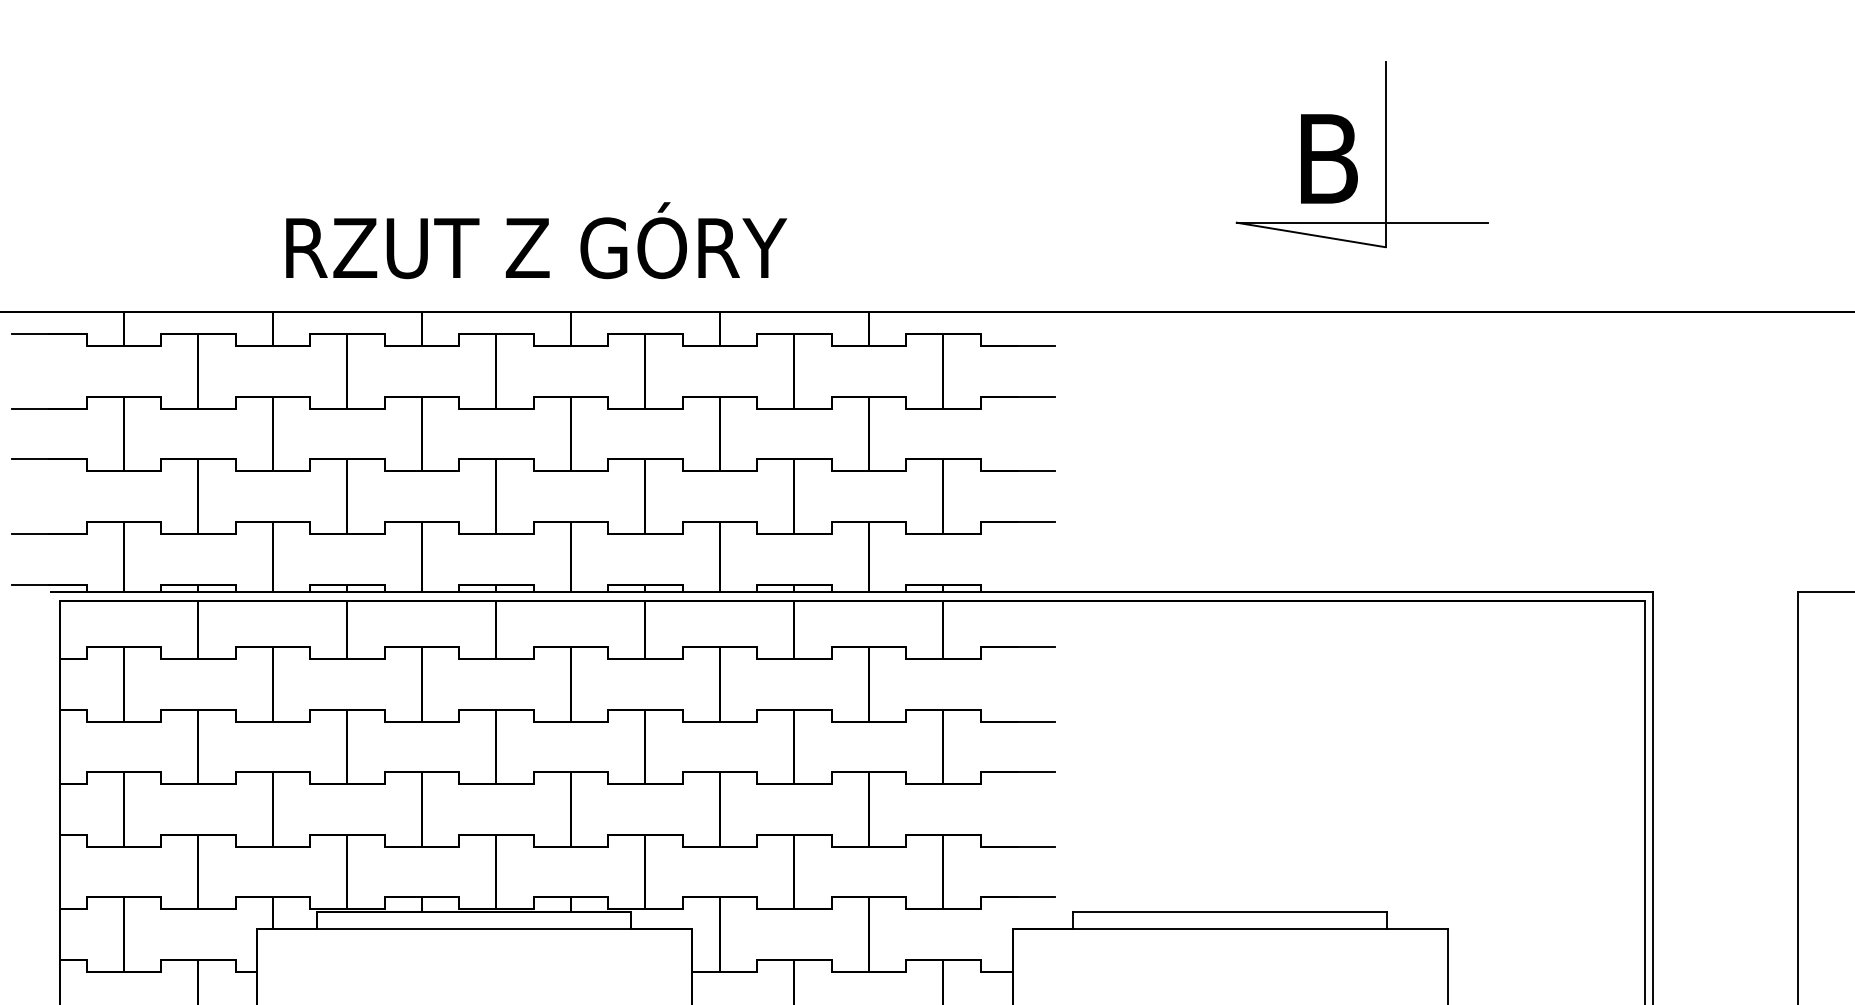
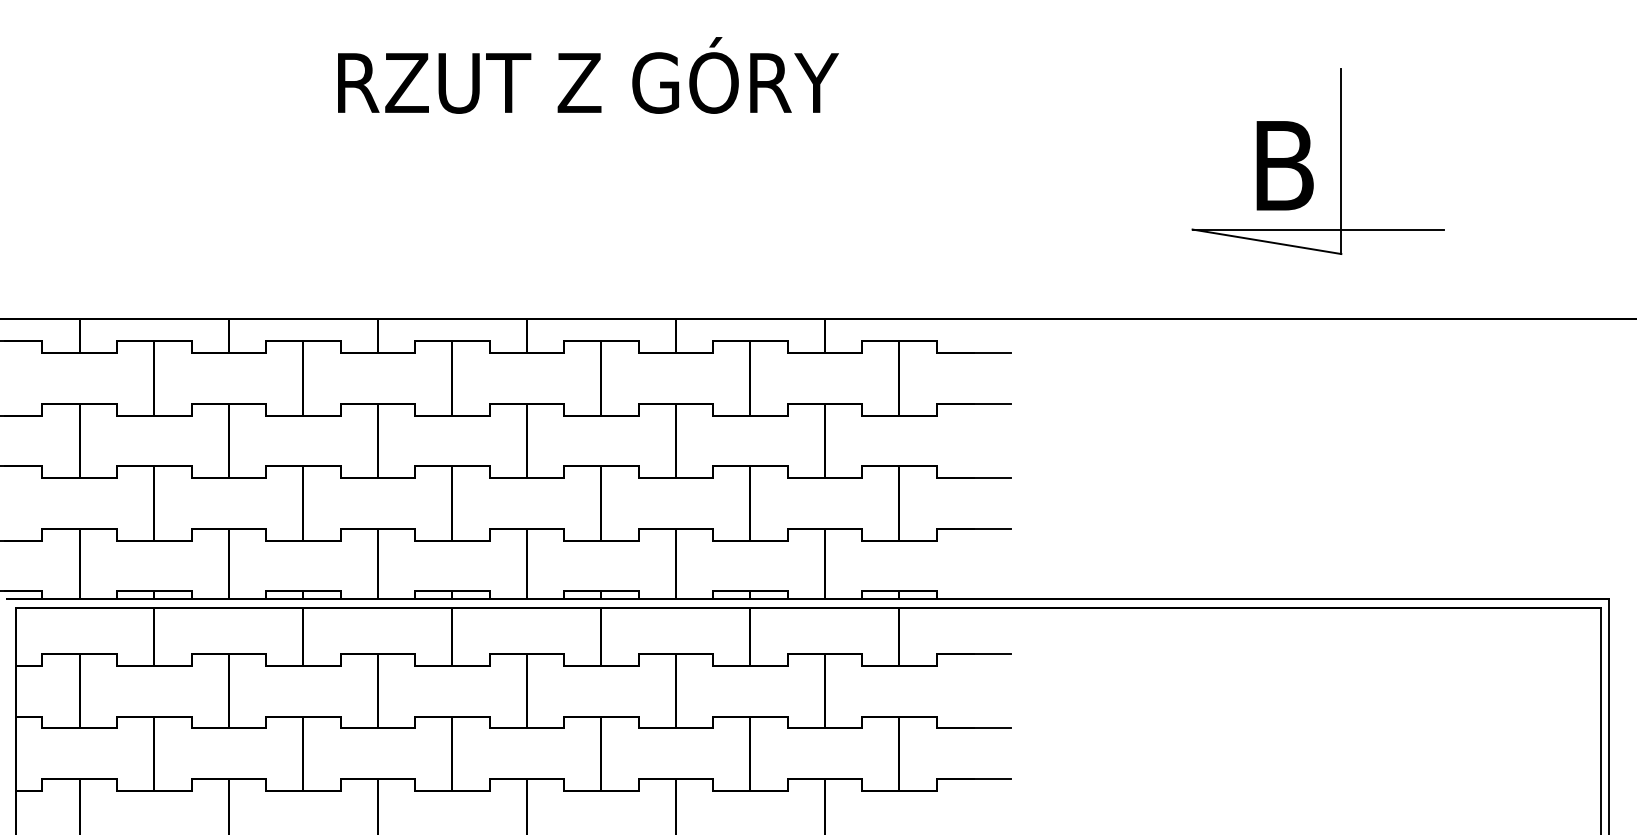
text: (536, 240) -> (588, 75), moved

